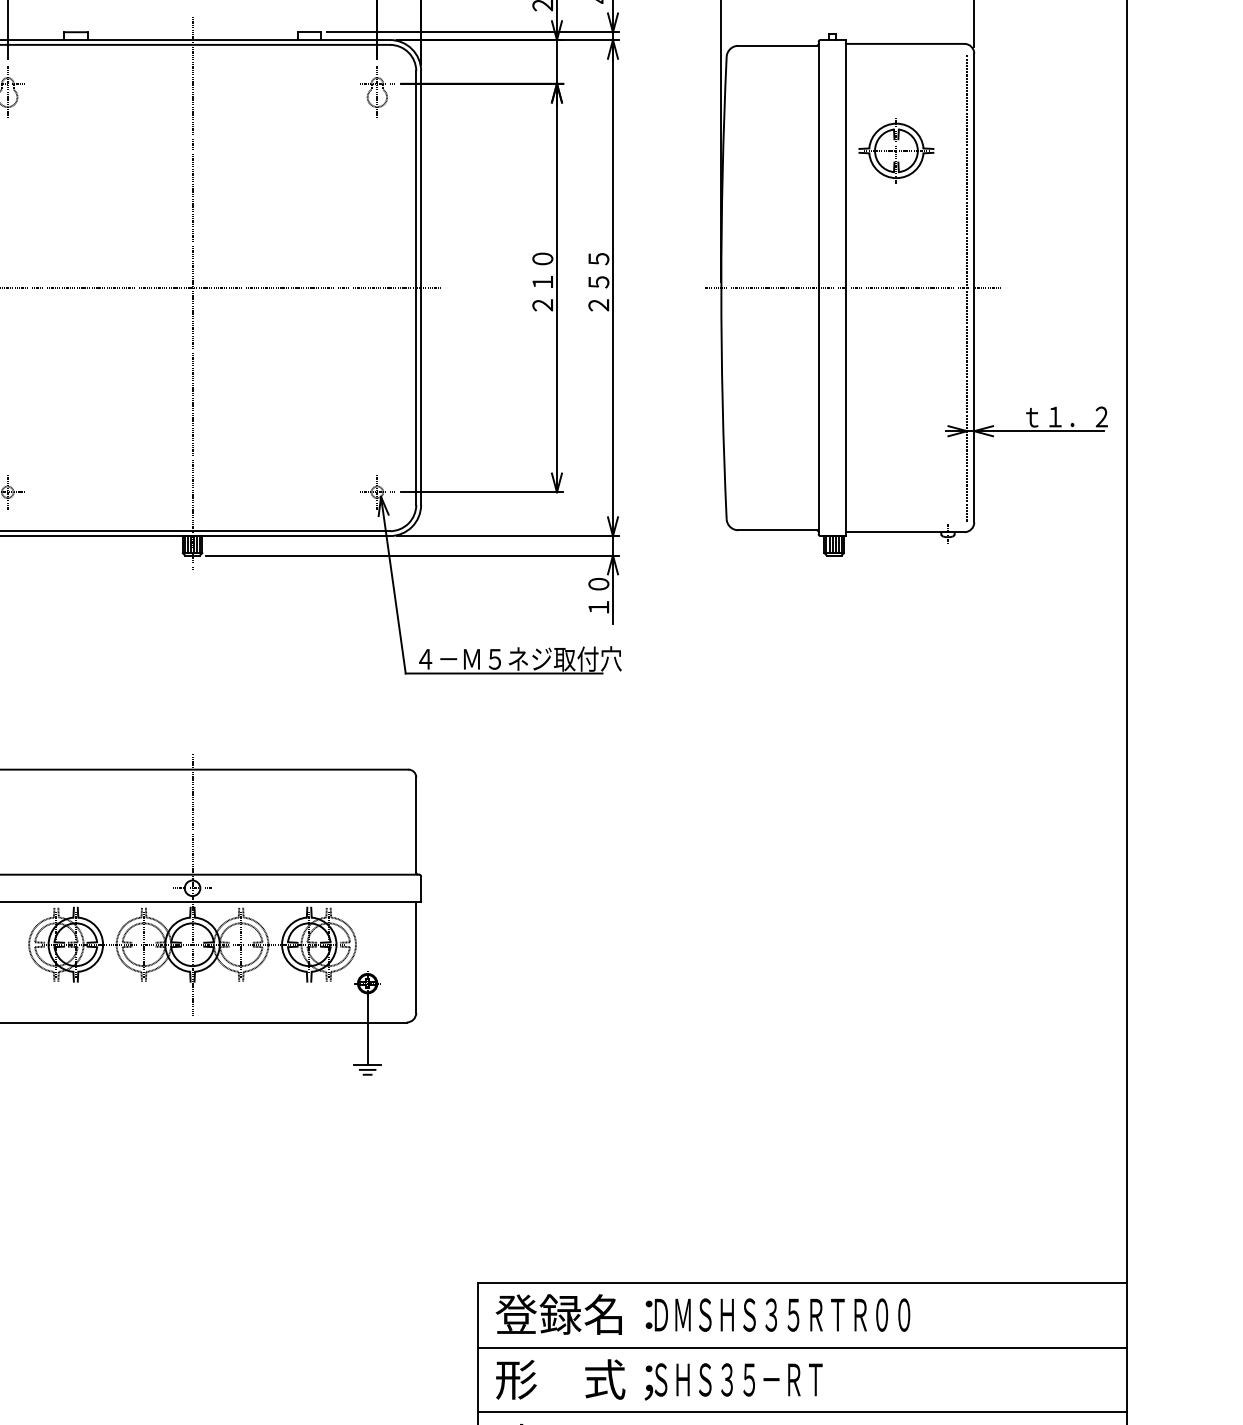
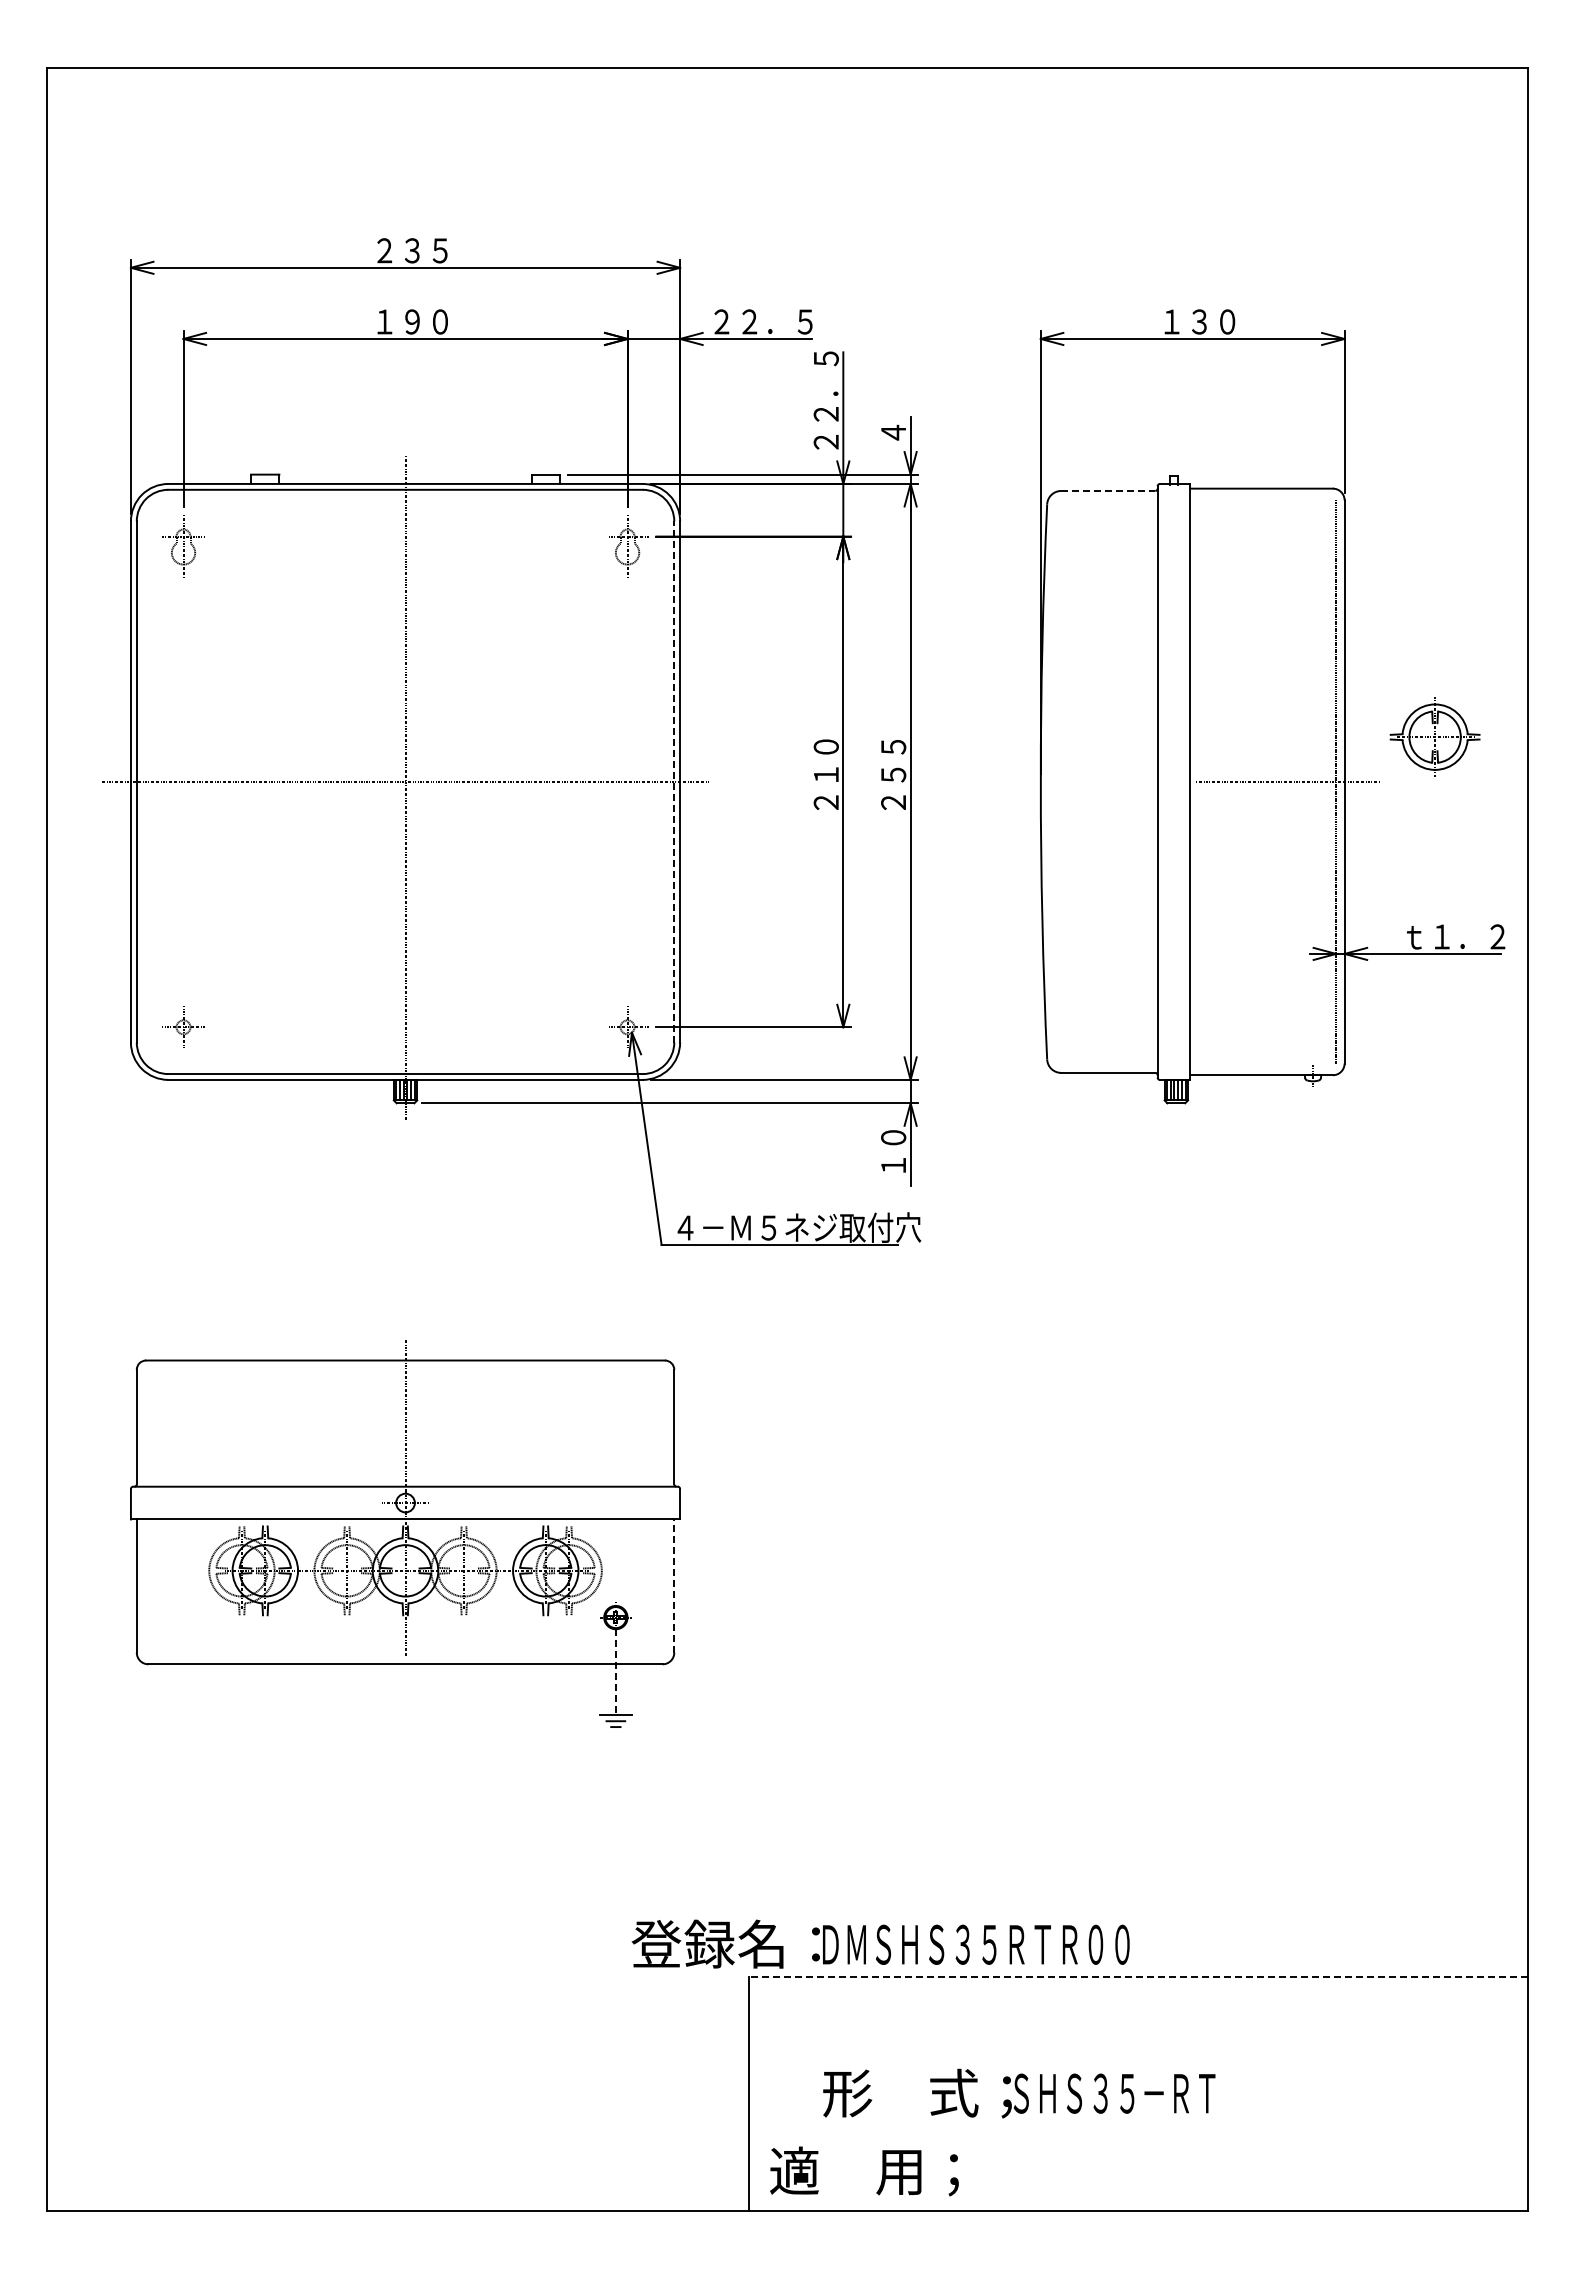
line: (777, 45) -> (1108, 490), solid -> dashed
part: (895, 150) -> (1434, 736), moved
line: (416, 287) -> (674, 781), solid -> dashed
line: (775, 287) -> (1105, 781), removed
line: (416, 957) -> (674, 1586), solid -> dashed
line: (367, 1029) -> (615, 1672), solid -> dashed
line: (802, 1282) -> (1138, 1976), solid -> dashed
text: (702, 1314) -> (880, 1943), moved
line: (801, 1347) -> (1137, 2054), removed
text: (659, 1379) -> (1019, 2093), moved
line: (801, 1412) -> (1137, 2132), removed

